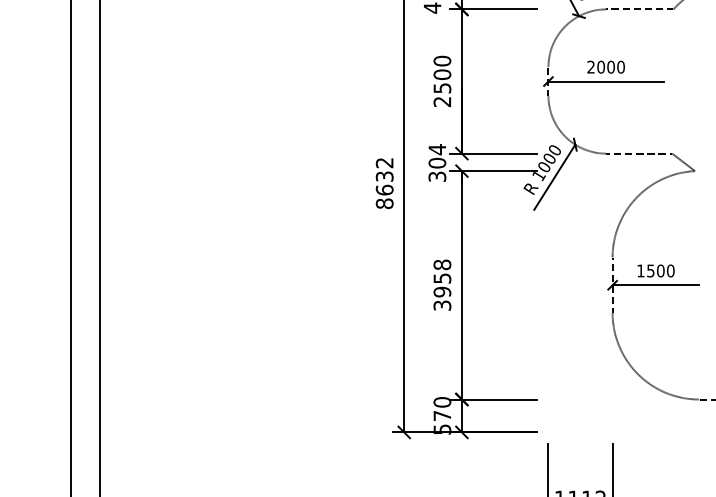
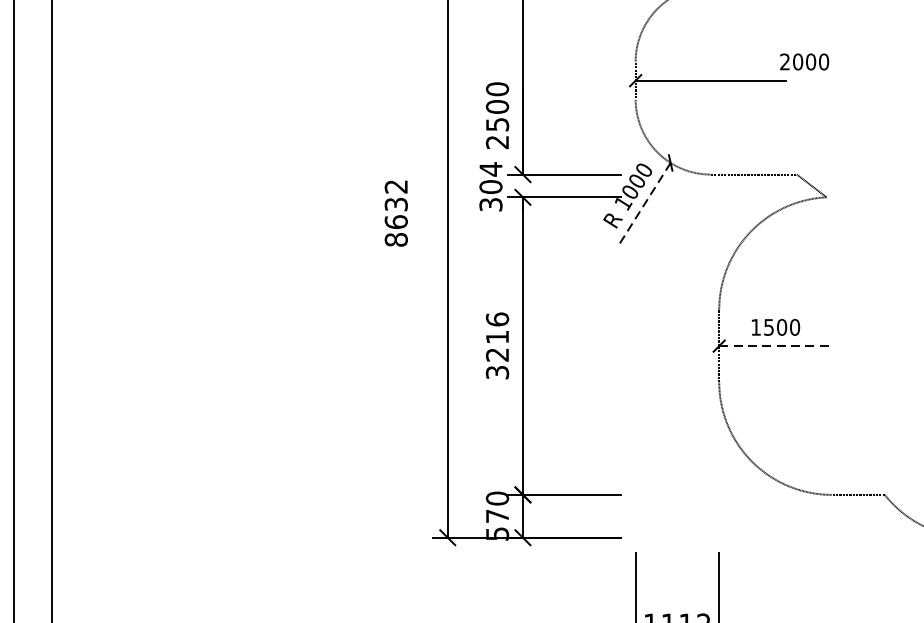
text: (605, 66) -> (803, 61), moved
text: (442, 81) -> (497, 115), moved
line: (554, 177) -> (643, 205), solid -> dashed
text: (384, 183) -> (396, 213), moved
text: (442, 278) -> (497, 337), 3958 -> 3216
line: (656, 285) -> (776, 346), solid -> dashed

